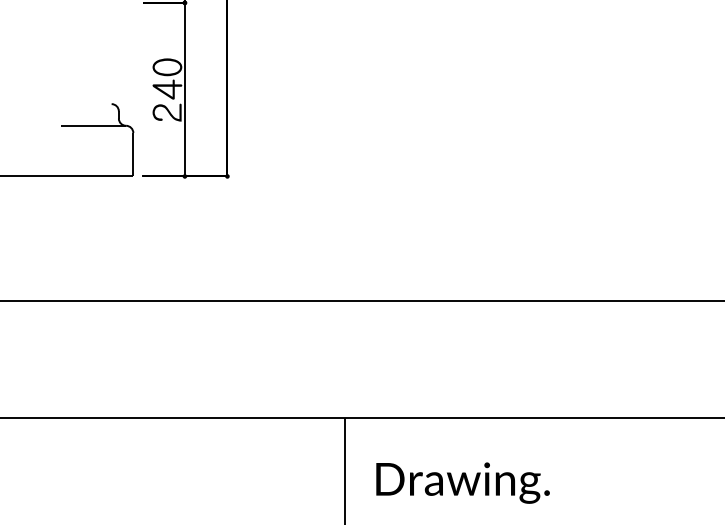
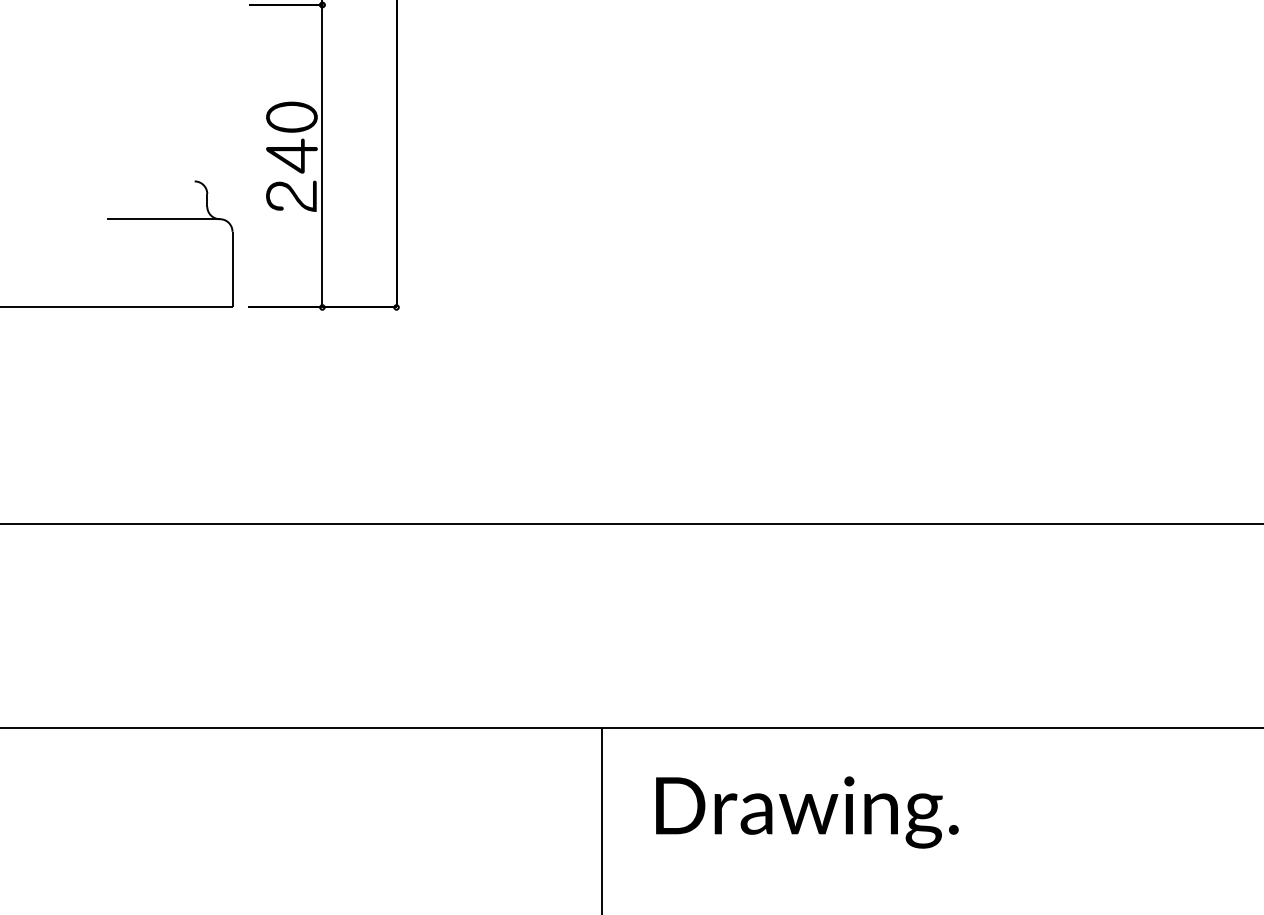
text: (462, 482) -> (806, 811), moved

